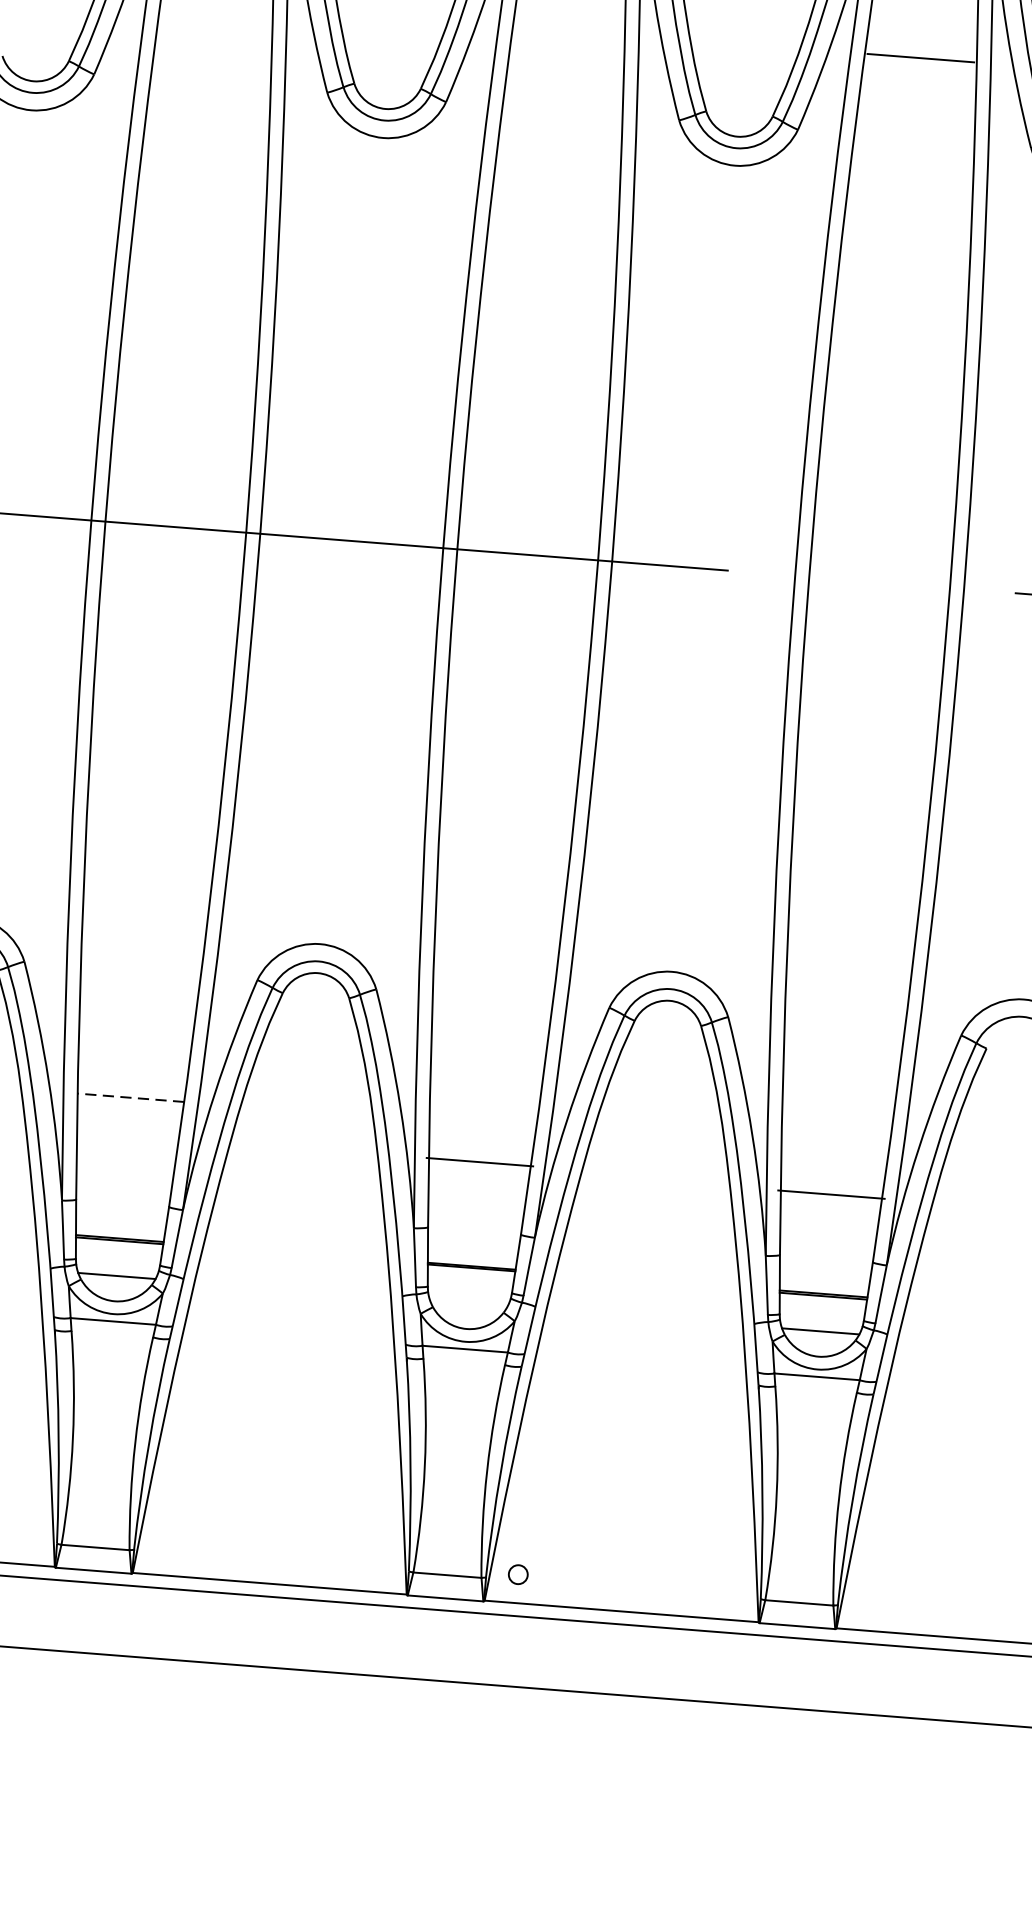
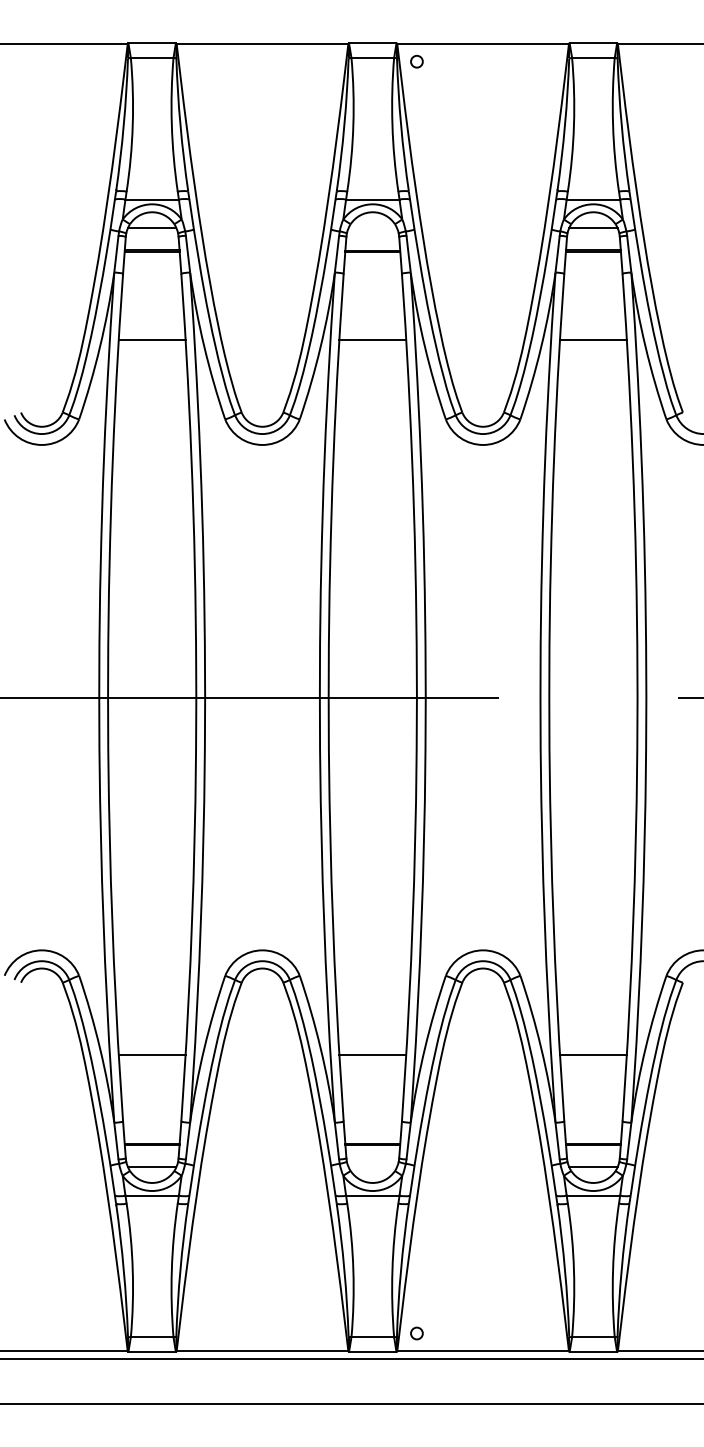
line: (919, 57) -> (592, 339), moved
line: (129, 1097) -> (151, 1055), dashed -> solid
line: (479, 1162) -> (372, 1055), moved
line: (831, 1194) -> (593, 1055), moved

